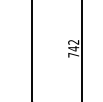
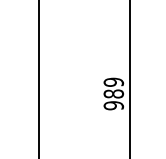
text: (73, 48) -> (113, 93), 742 -> 989

